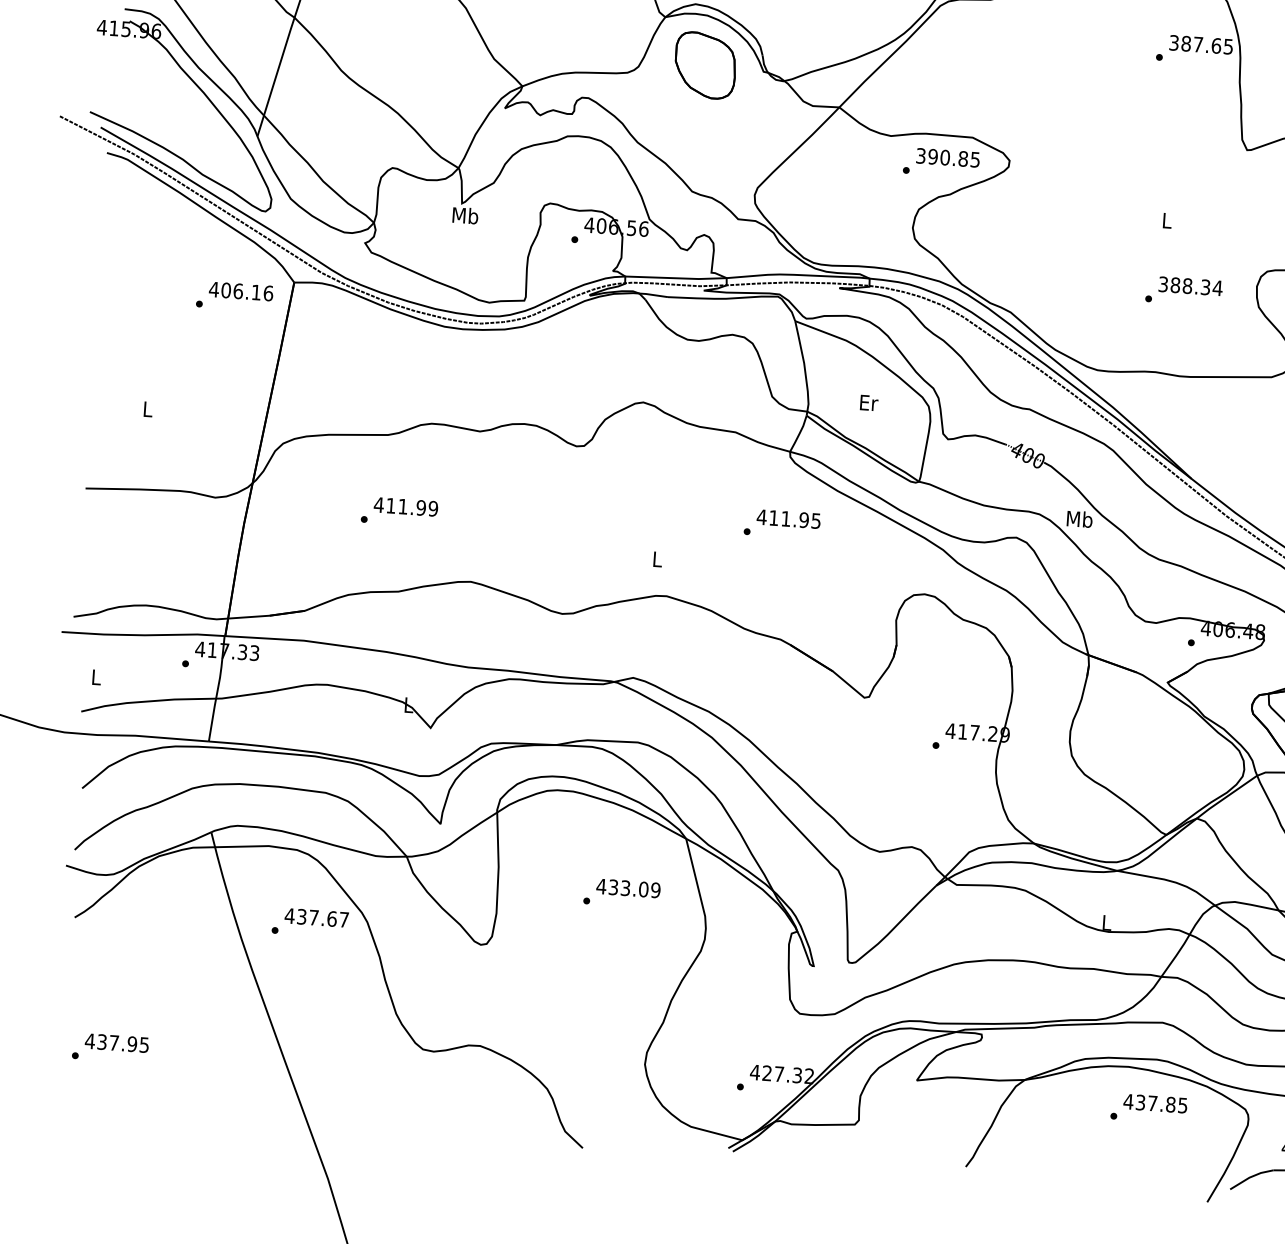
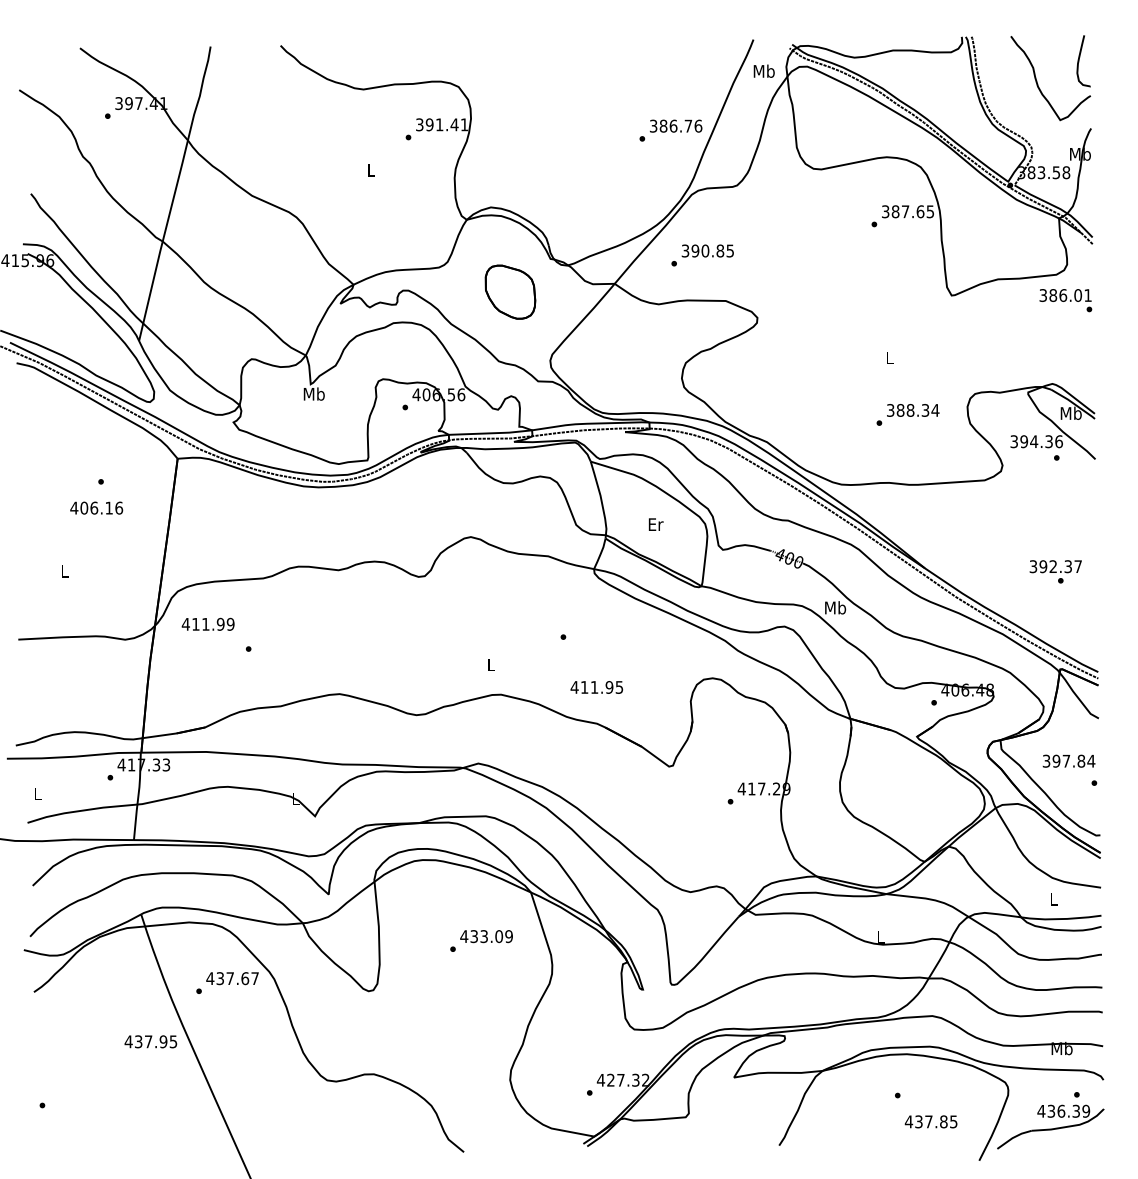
part: (705, 64) -> (510, 291), moved
text: (941, 162) -> (702, 255), moved
text: (241, 290) -> (96, 507), moved
text: (405, 505) -> (207, 623), moved
text: (788, 519) -> (596, 687), moved
text: (116, 1042) -> (150, 1041), moved
text: (1154, 1103) -> (930, 1121), moved

